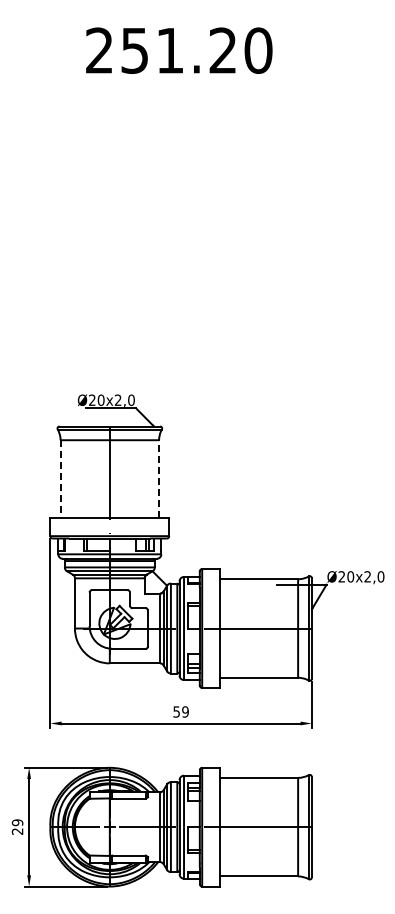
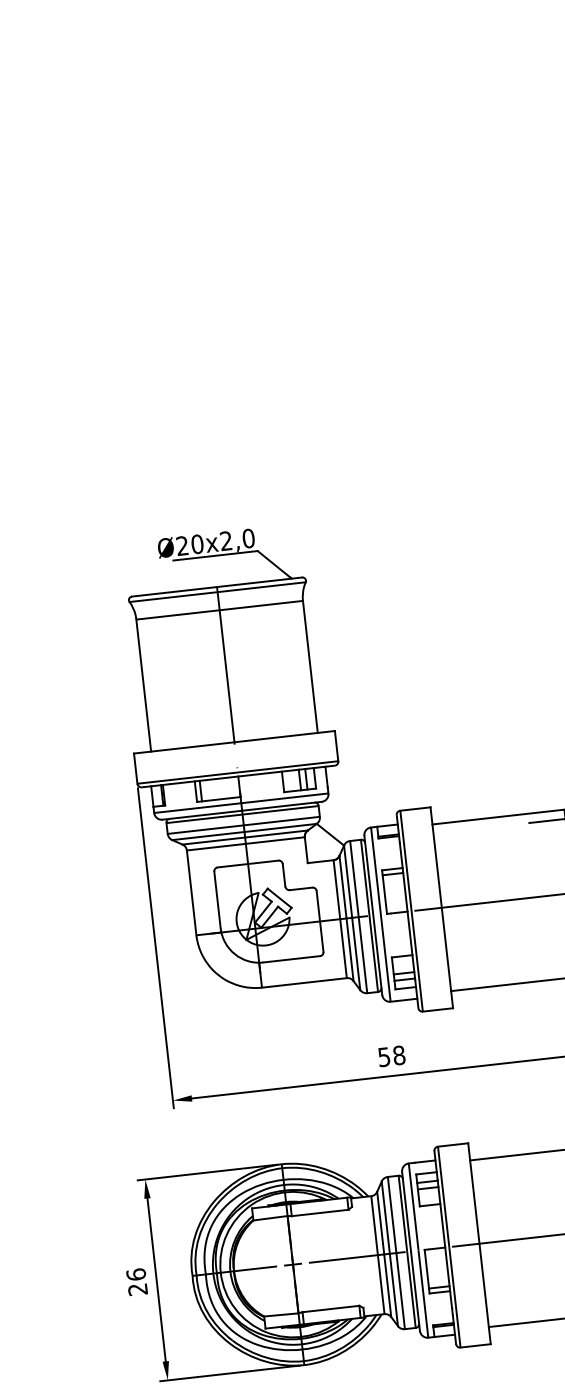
line: (159, 478) -> (310, 665), dashed -> solid
line: (60, 479) -> (143, 686), dashed -> solid
text: (185, 711) -> (399, 1054), 59 -> 58
text: (17, 822) -> (136, 1274), 29 -> 26

